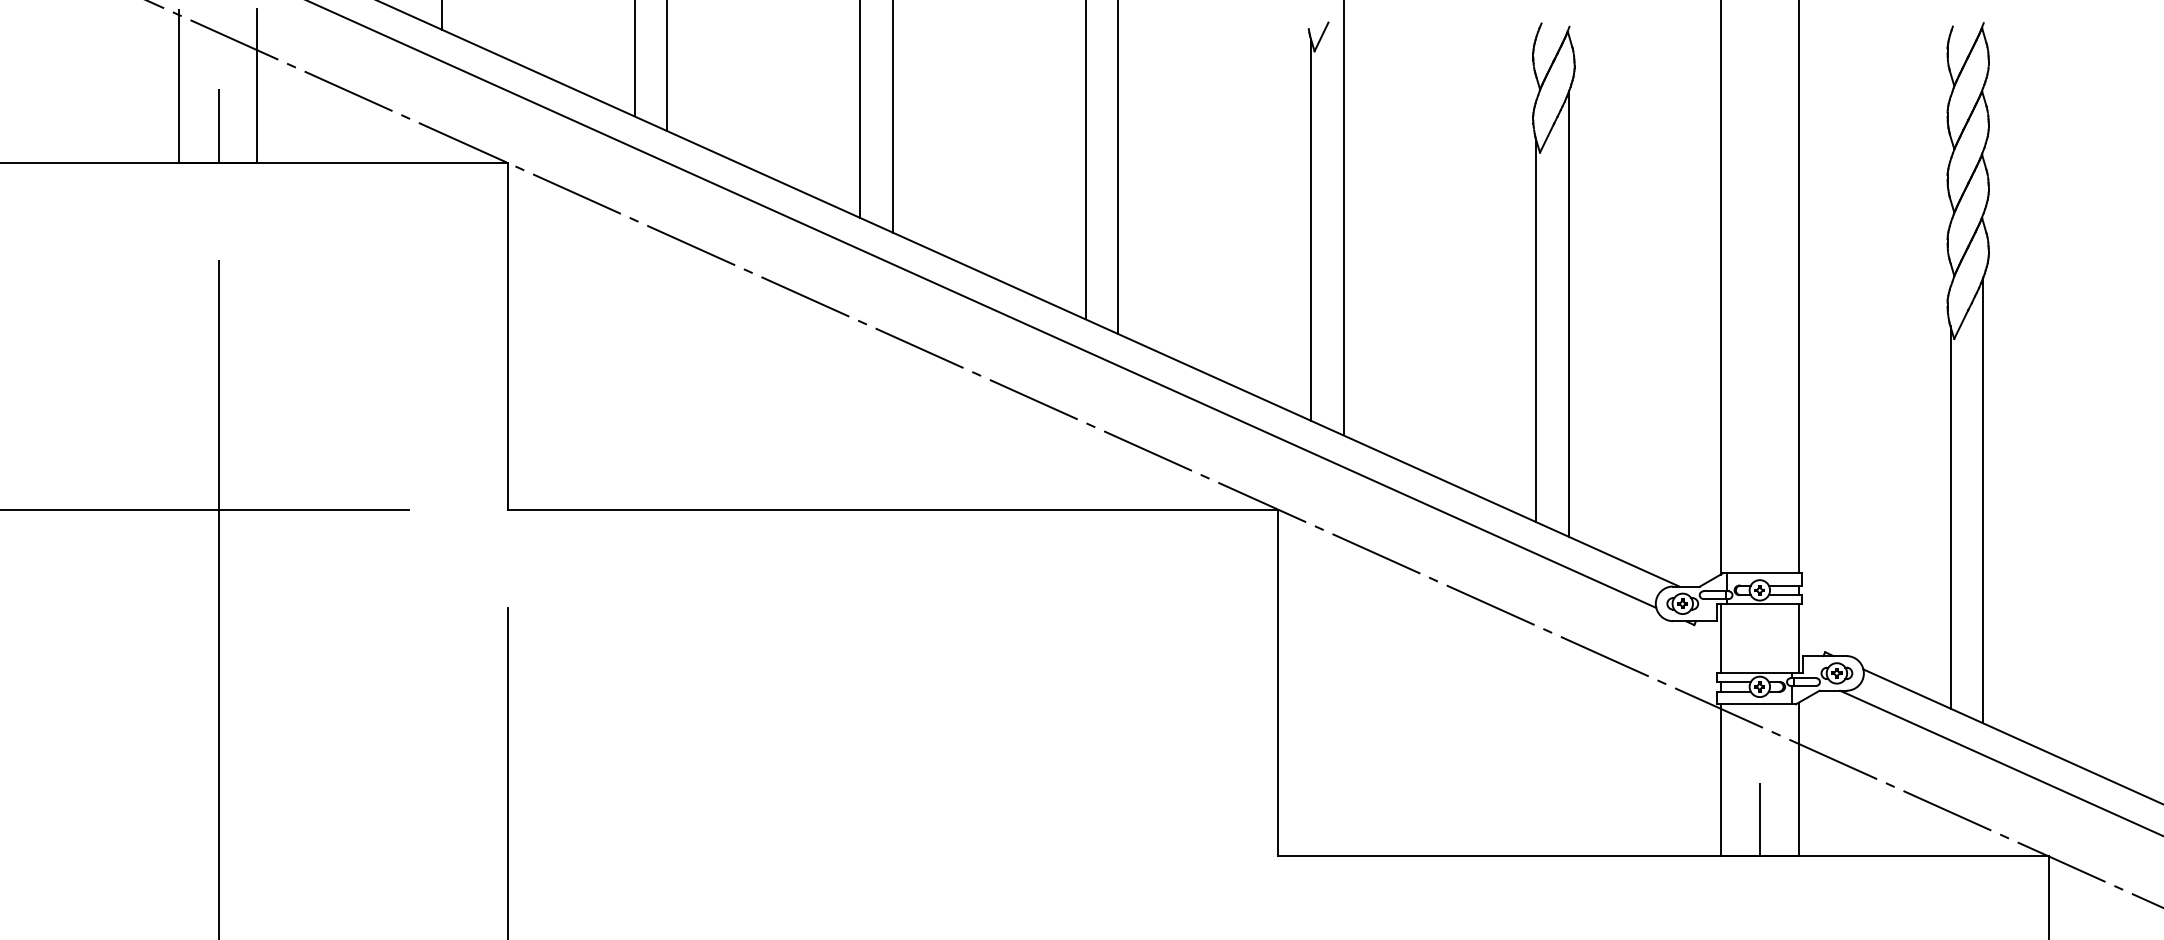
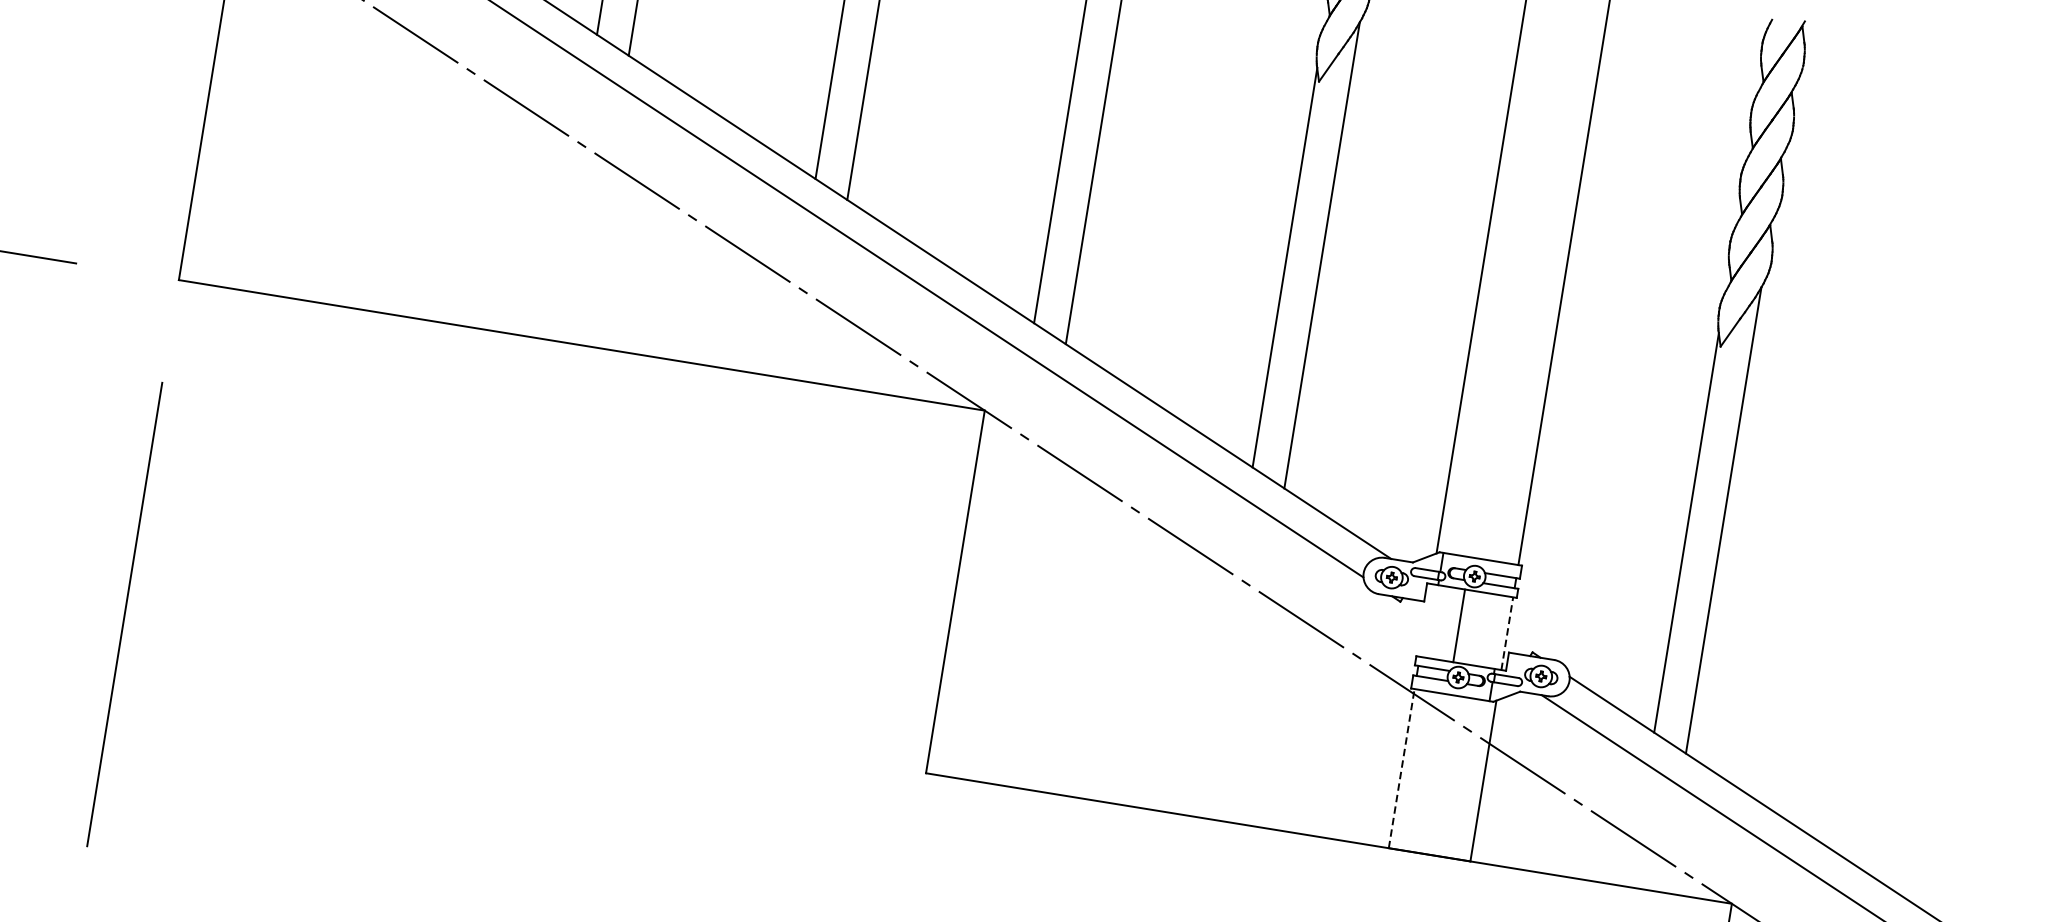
line: (1720, 638) -> (1458, 625), moved
line: (1798, 638) -> (1507, 633), solid -> dashed
line: (1720, 779) -> (1401, 767), solid -> dashed
line: (1759, 819) -> (1435, 816), removed

